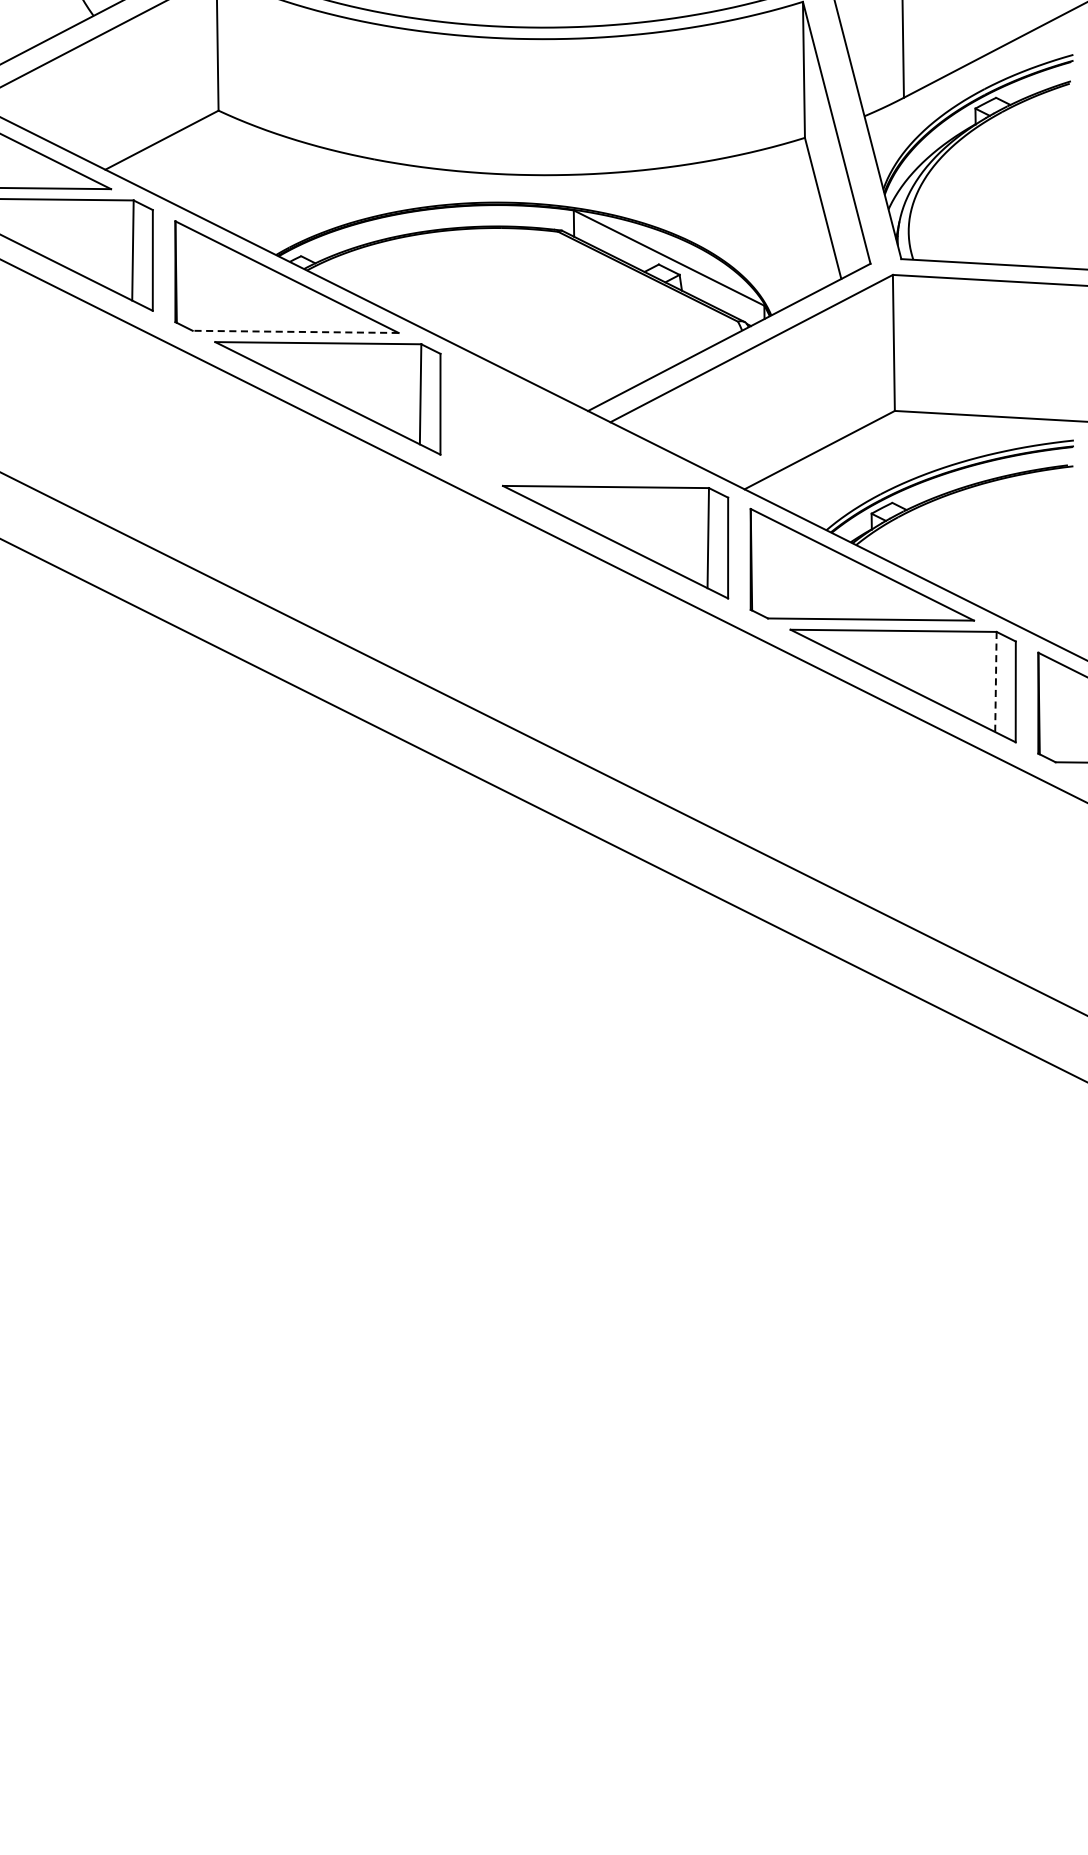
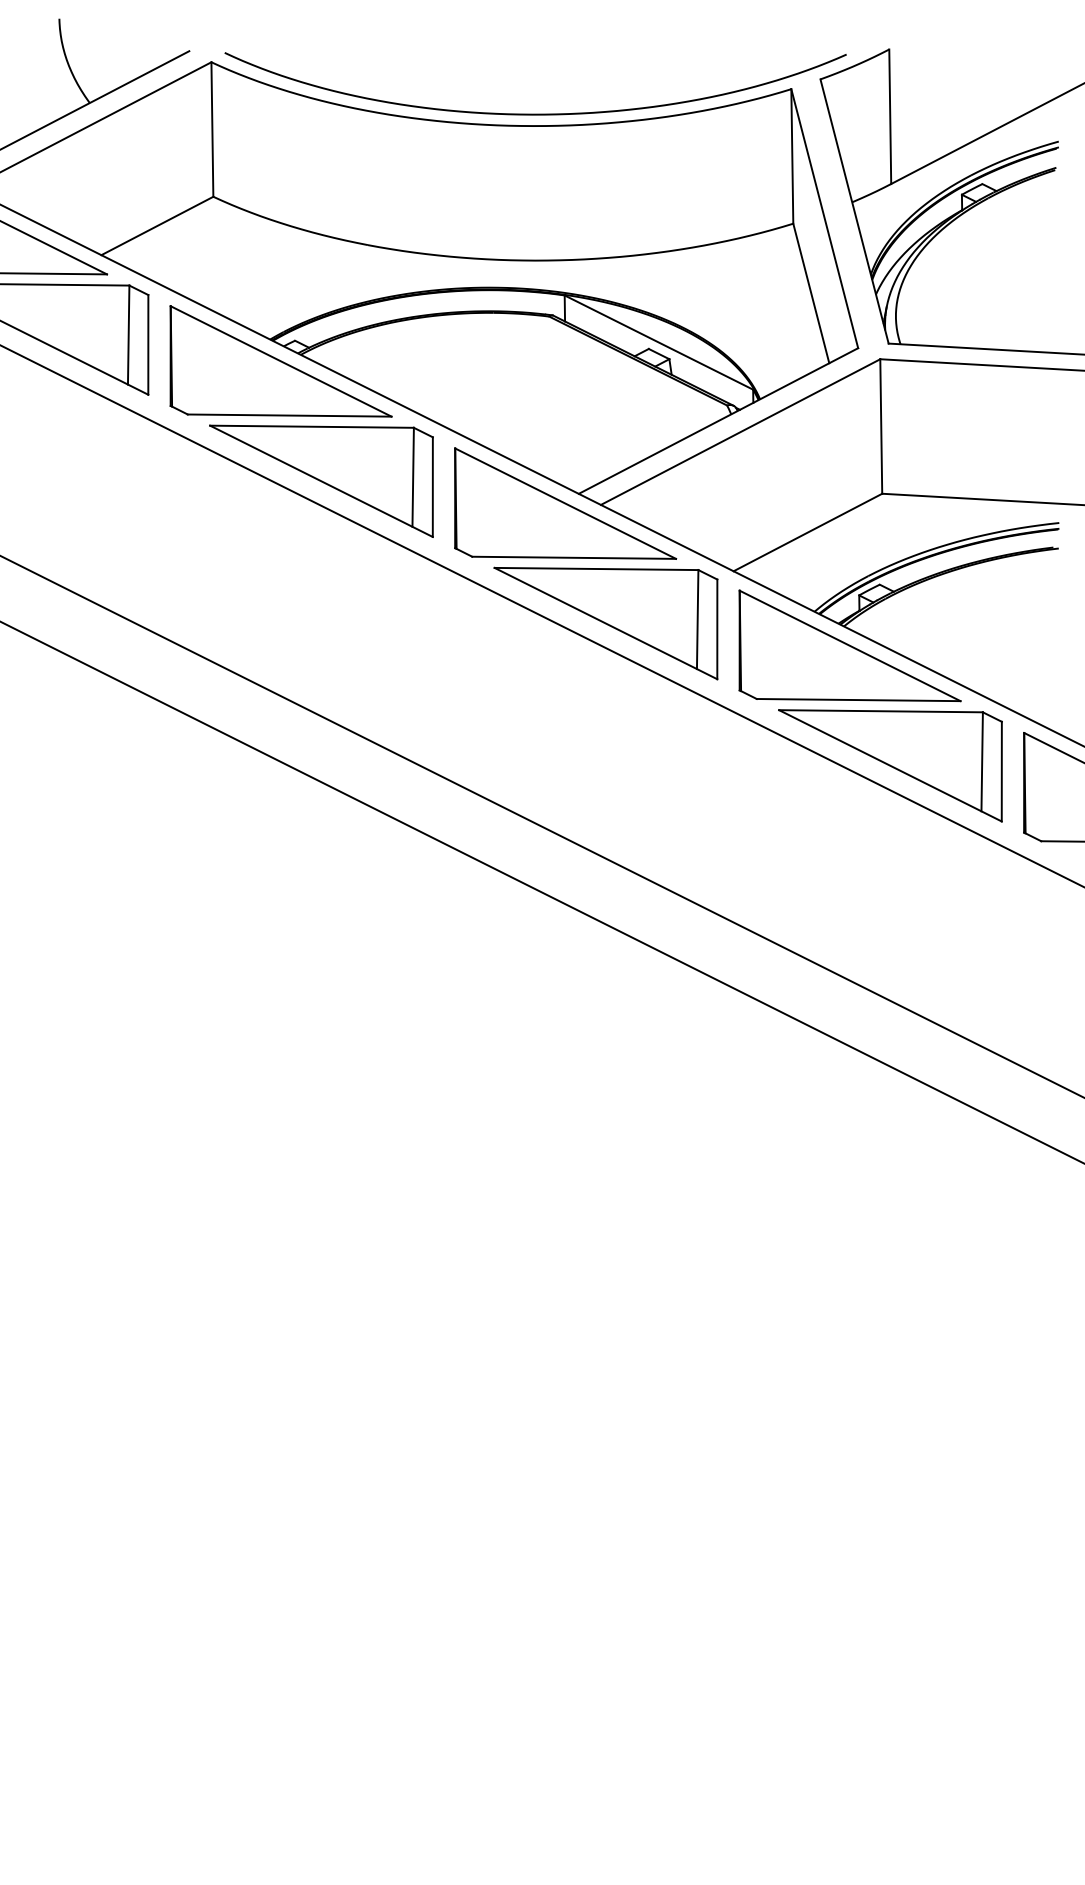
line: (295, 331) -> (289, 415), dashed -> solid
part: (574, 420) -> (565, 503), added
line: (996, 681) -> (982, 761), dashed -> solid

